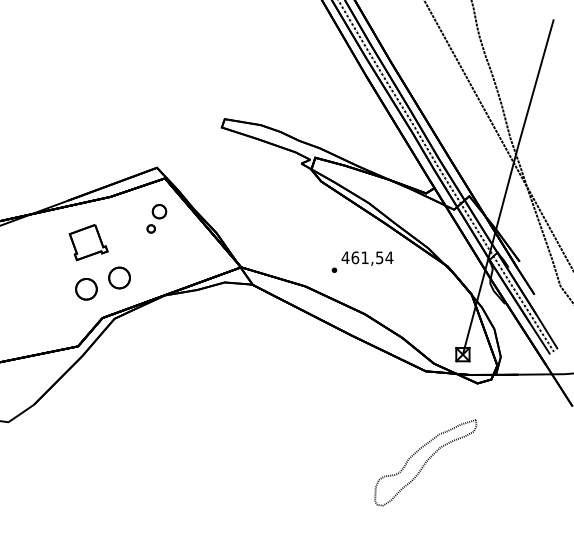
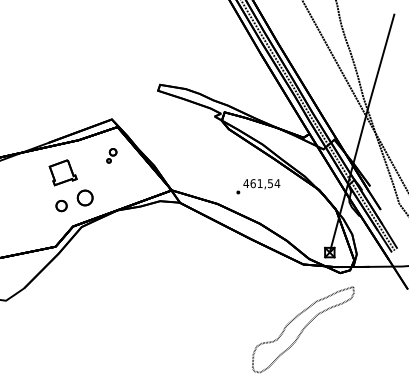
part: (156, 218) -> (111, 155), size x0.7
part: (86, 288) -> (61, 205), size x0.7
part: (425, 462) -> (303, 329), size x1.4

